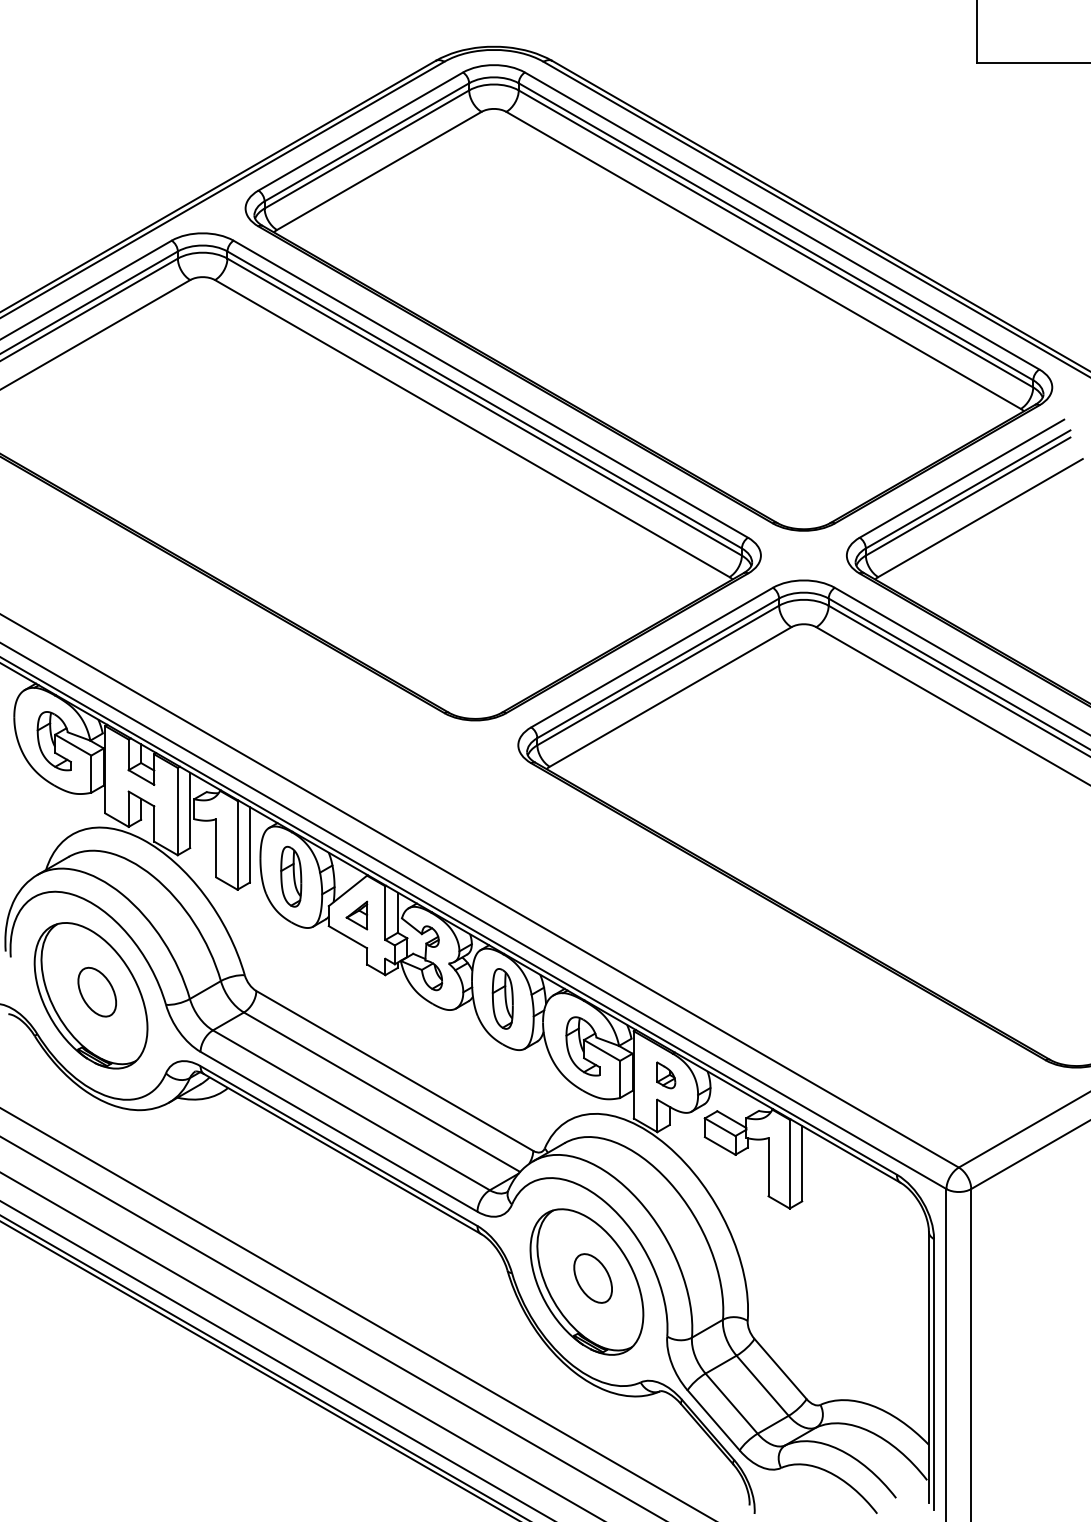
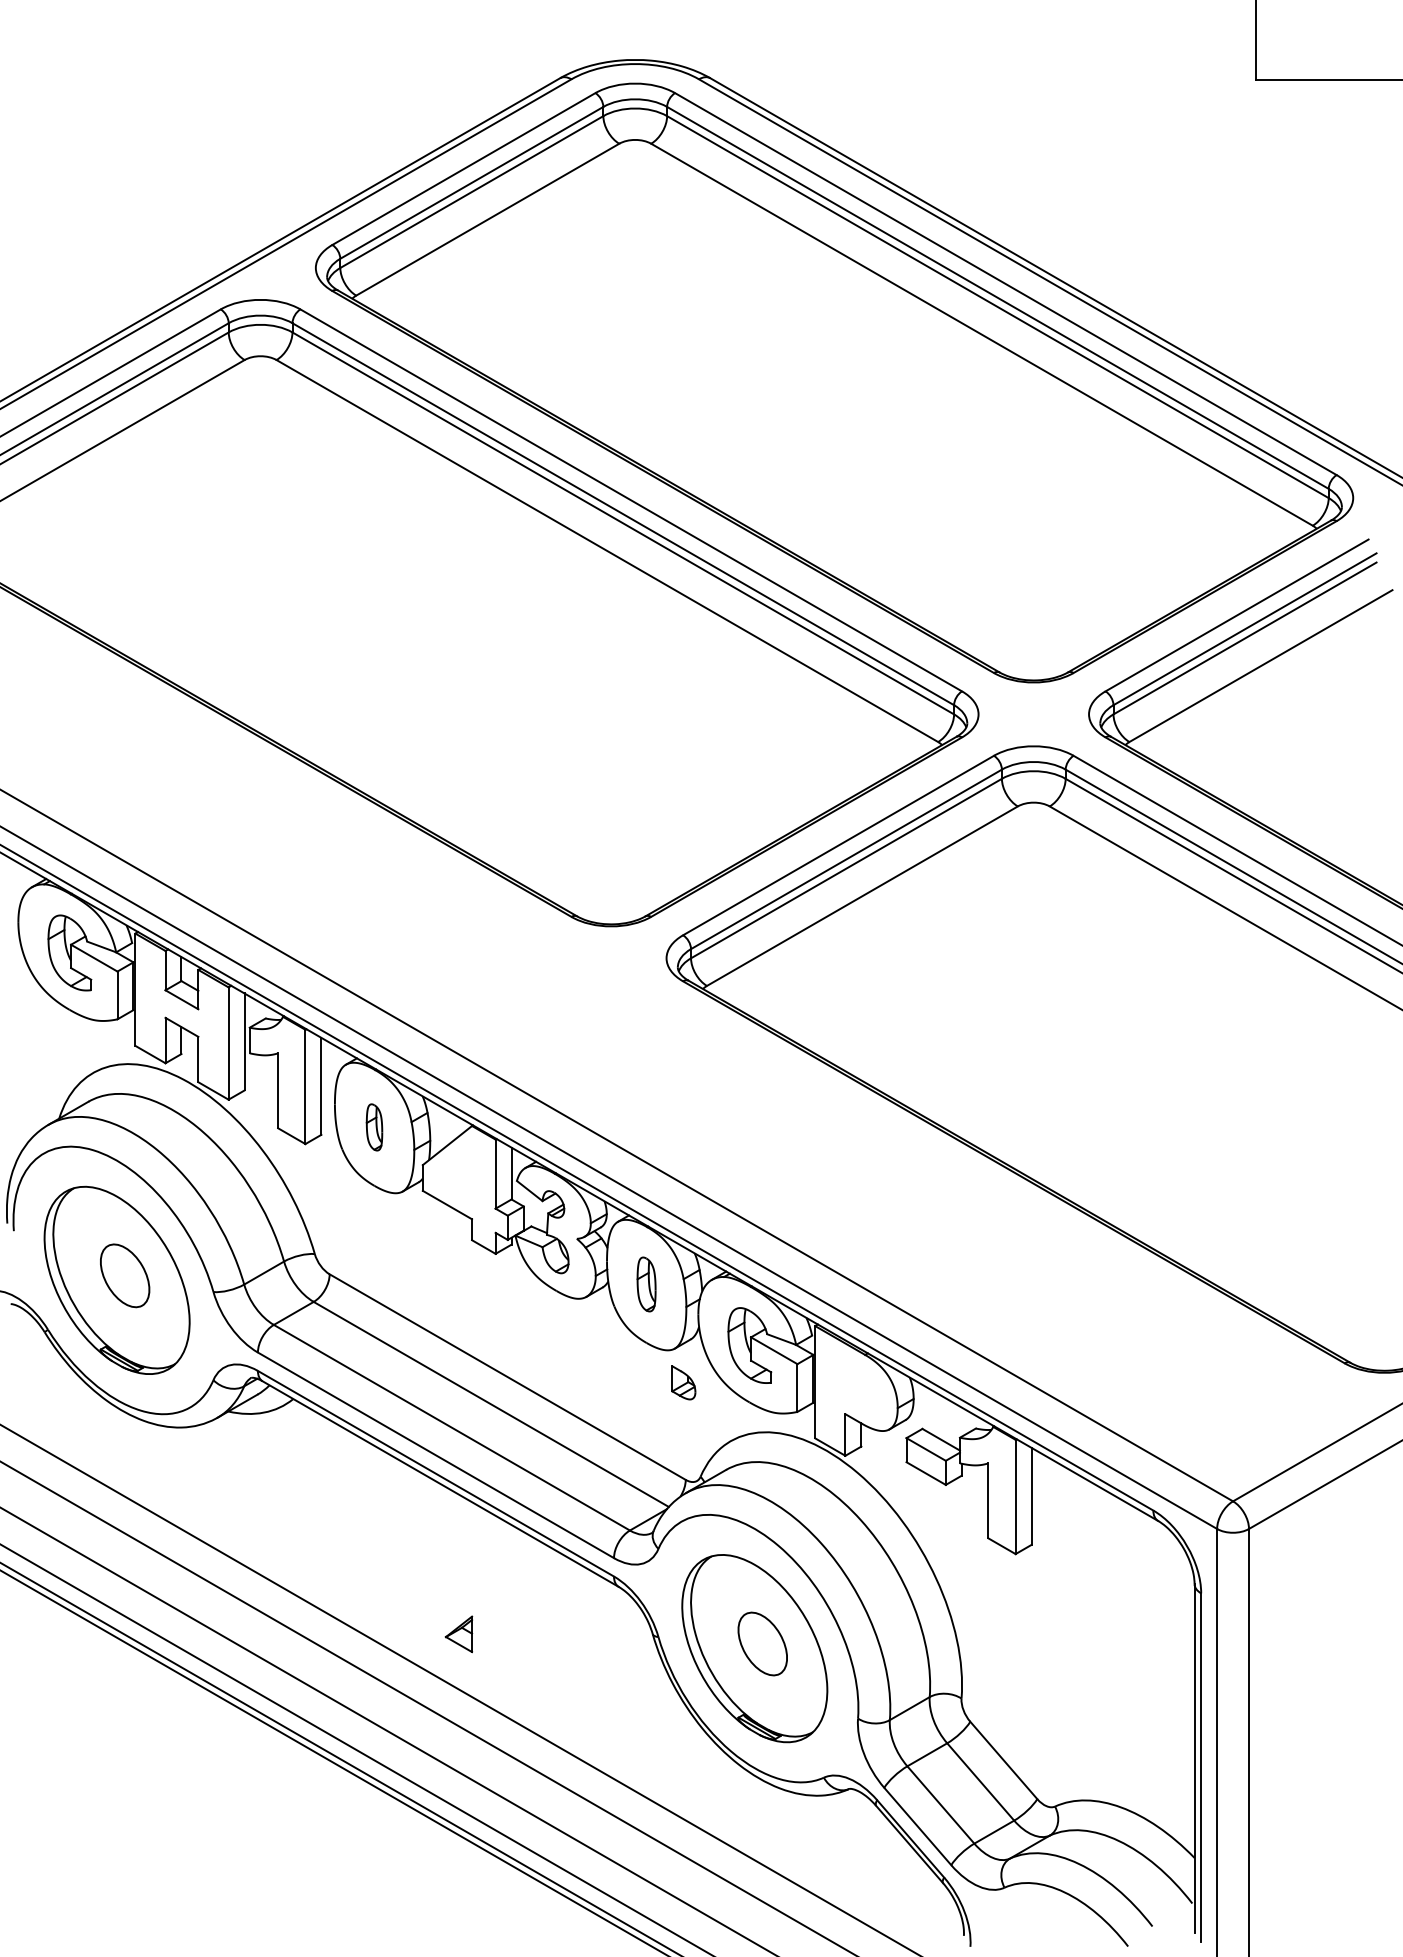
part: (291, 876) -> (374, 1127), size x0.6
part: (356, 915) -> (458, 1634), moved
part: (502, 998) -> (646, 1284), size x0.7
part: (666, 1075) -> (683, 1382), moved

